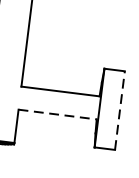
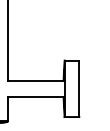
line: (120, 110) -> (79, 88), dashed -> solid
line: (58, 115) -> (36, 97), dashed -> solid

